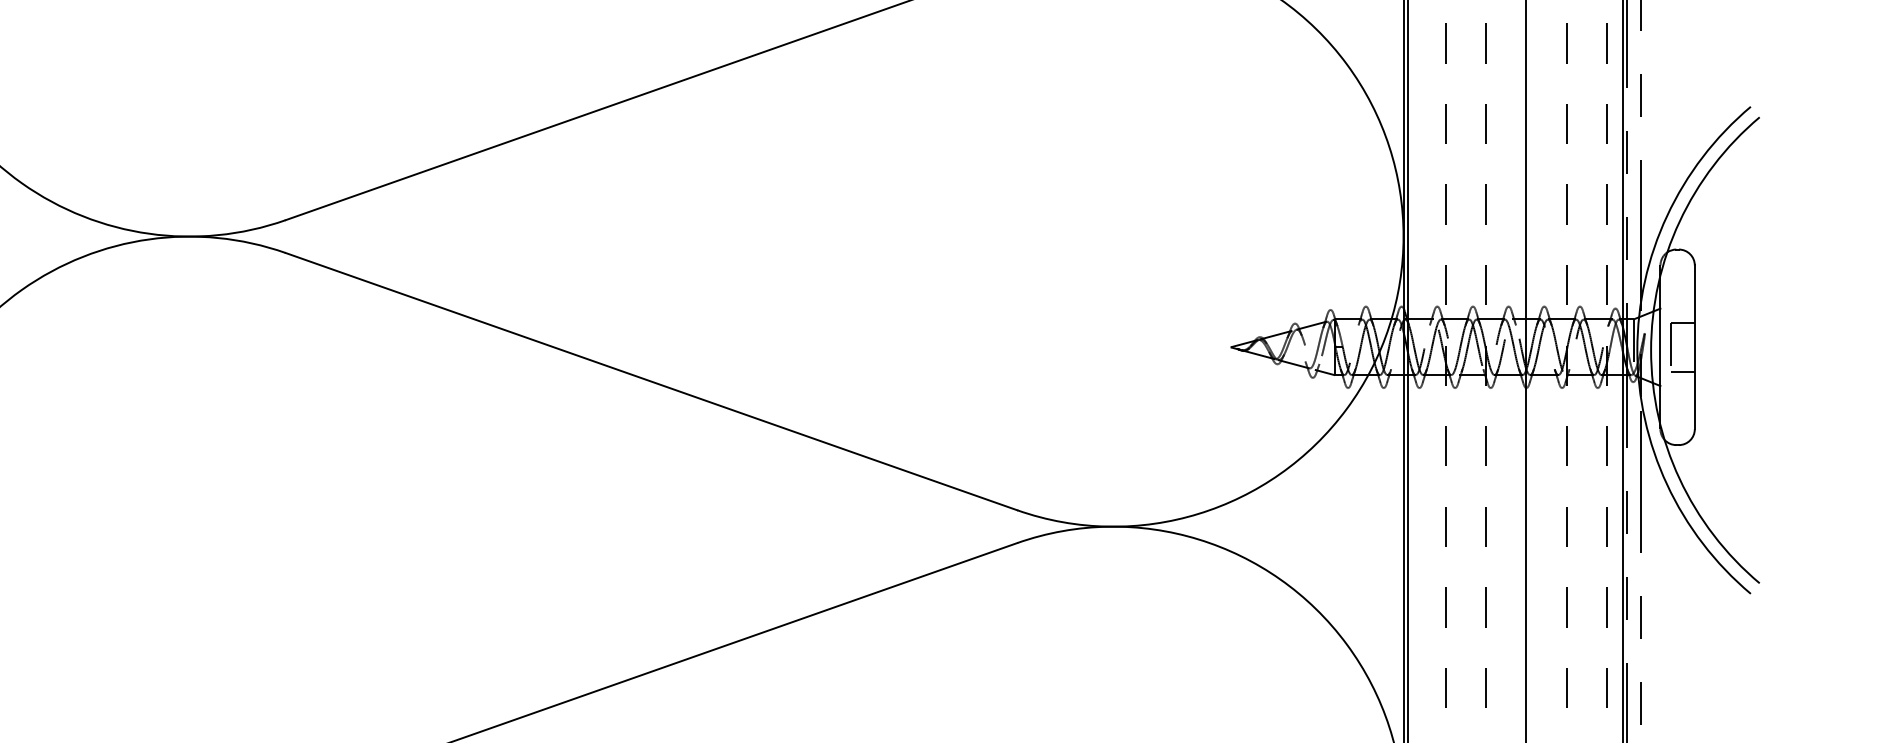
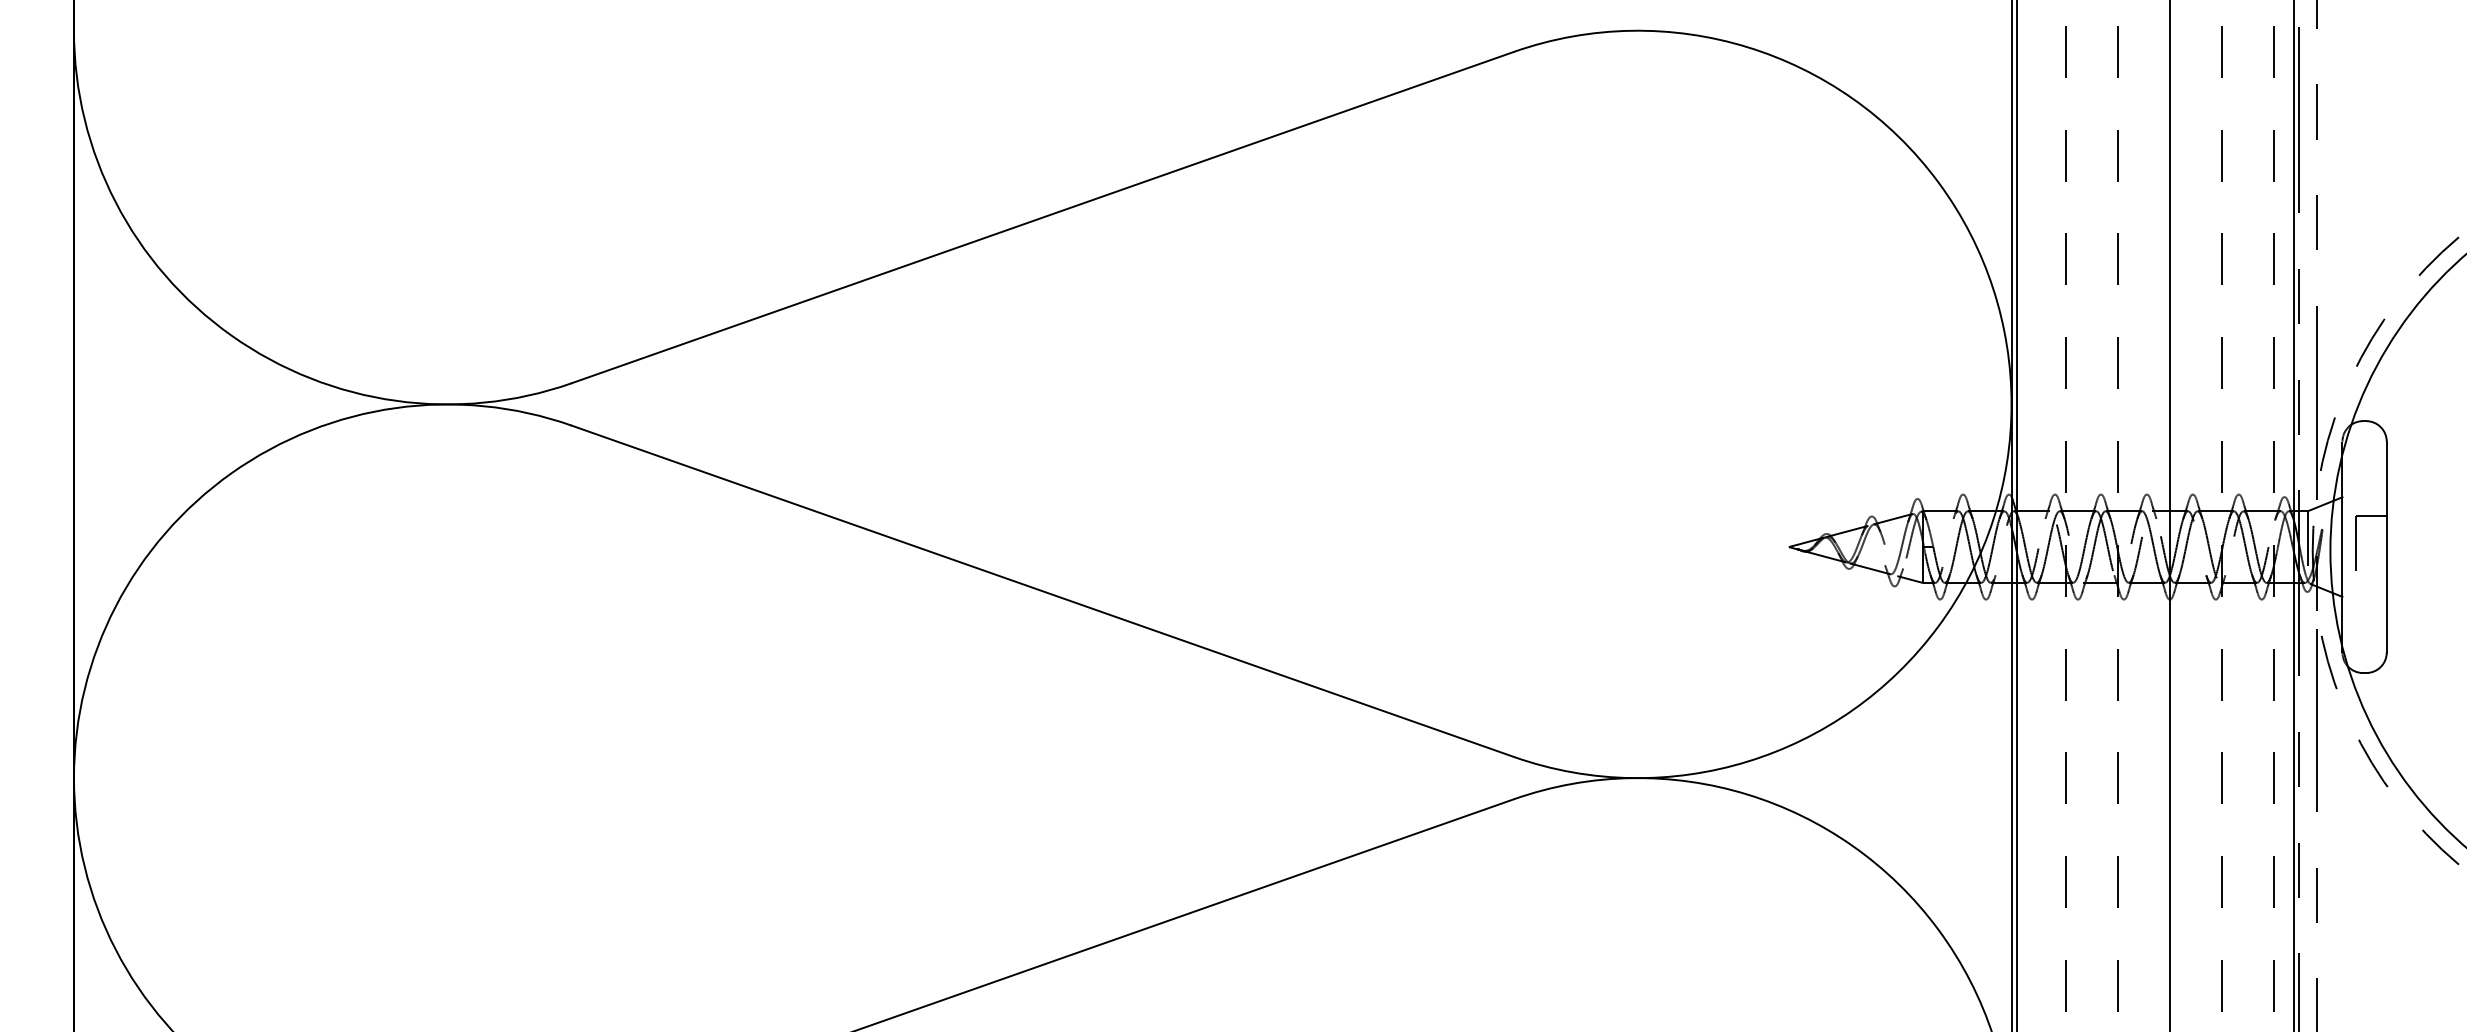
arc: (1637, 349) -> (2312, 550), solid -> dashed
line: (1682, 371) -> (2370, 578), removed

